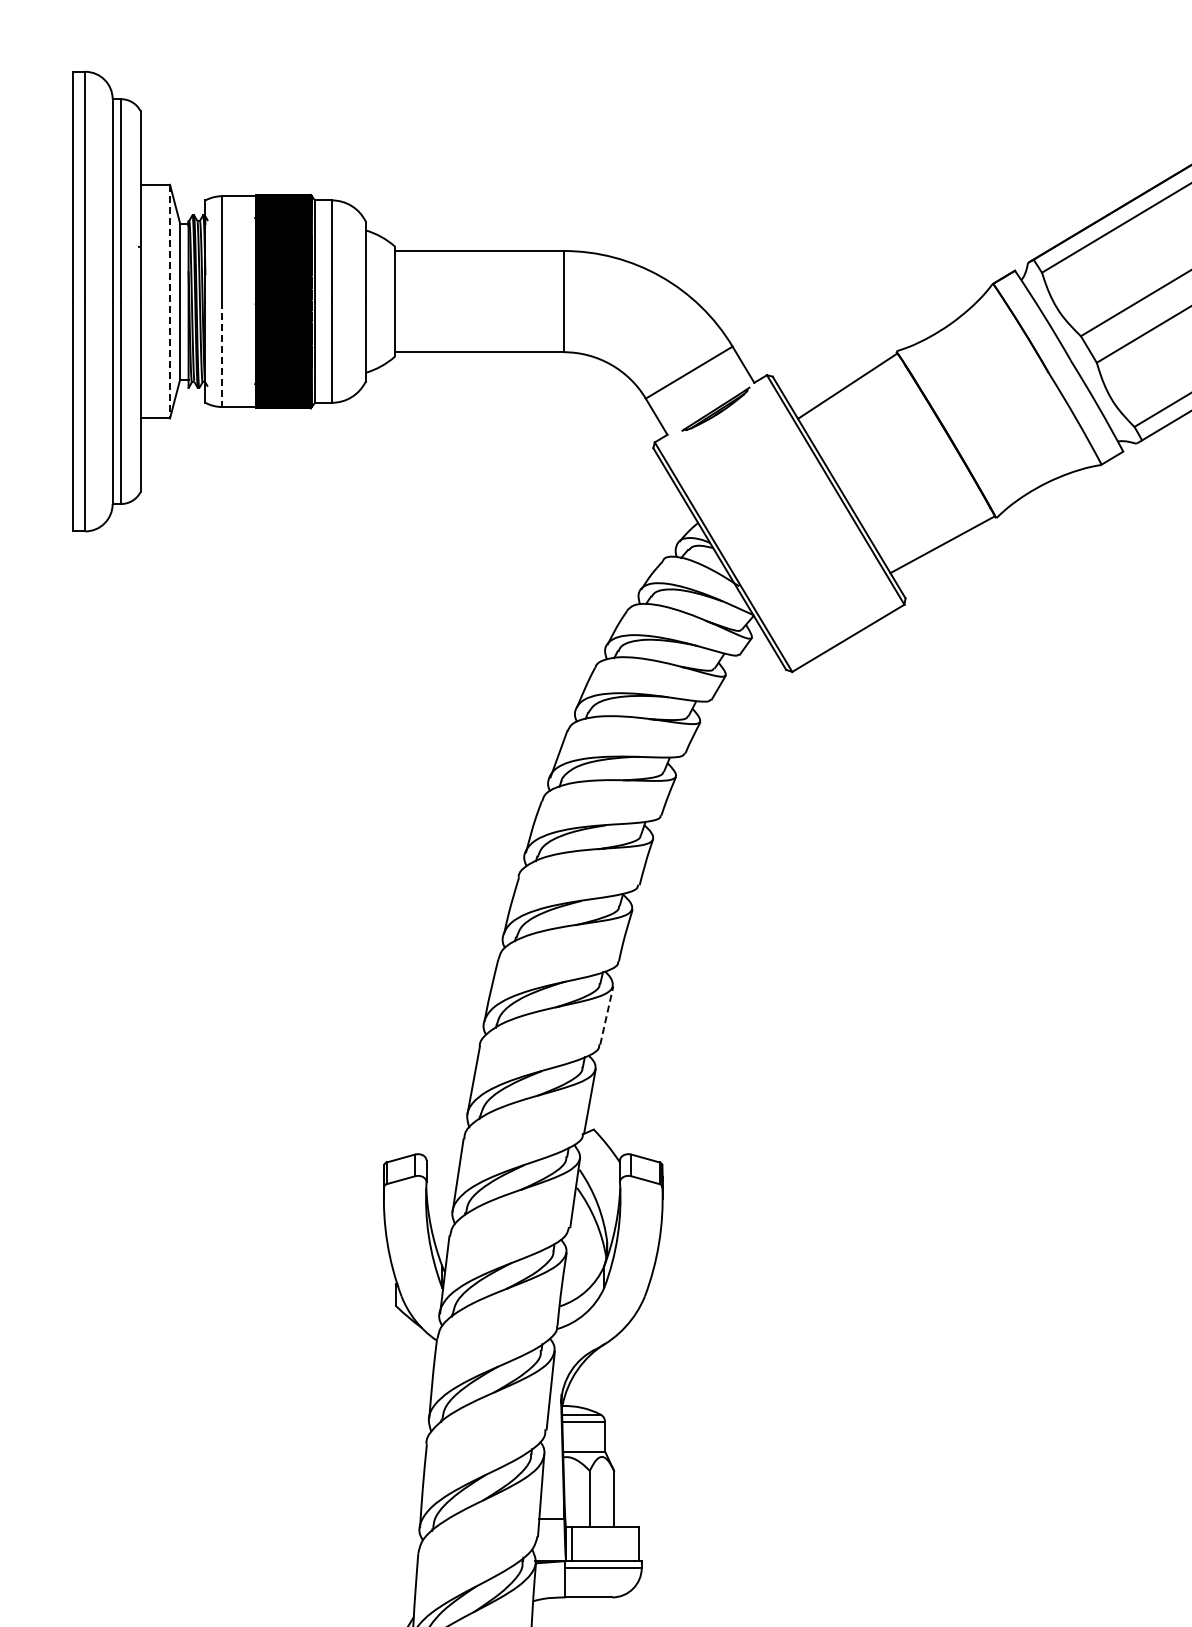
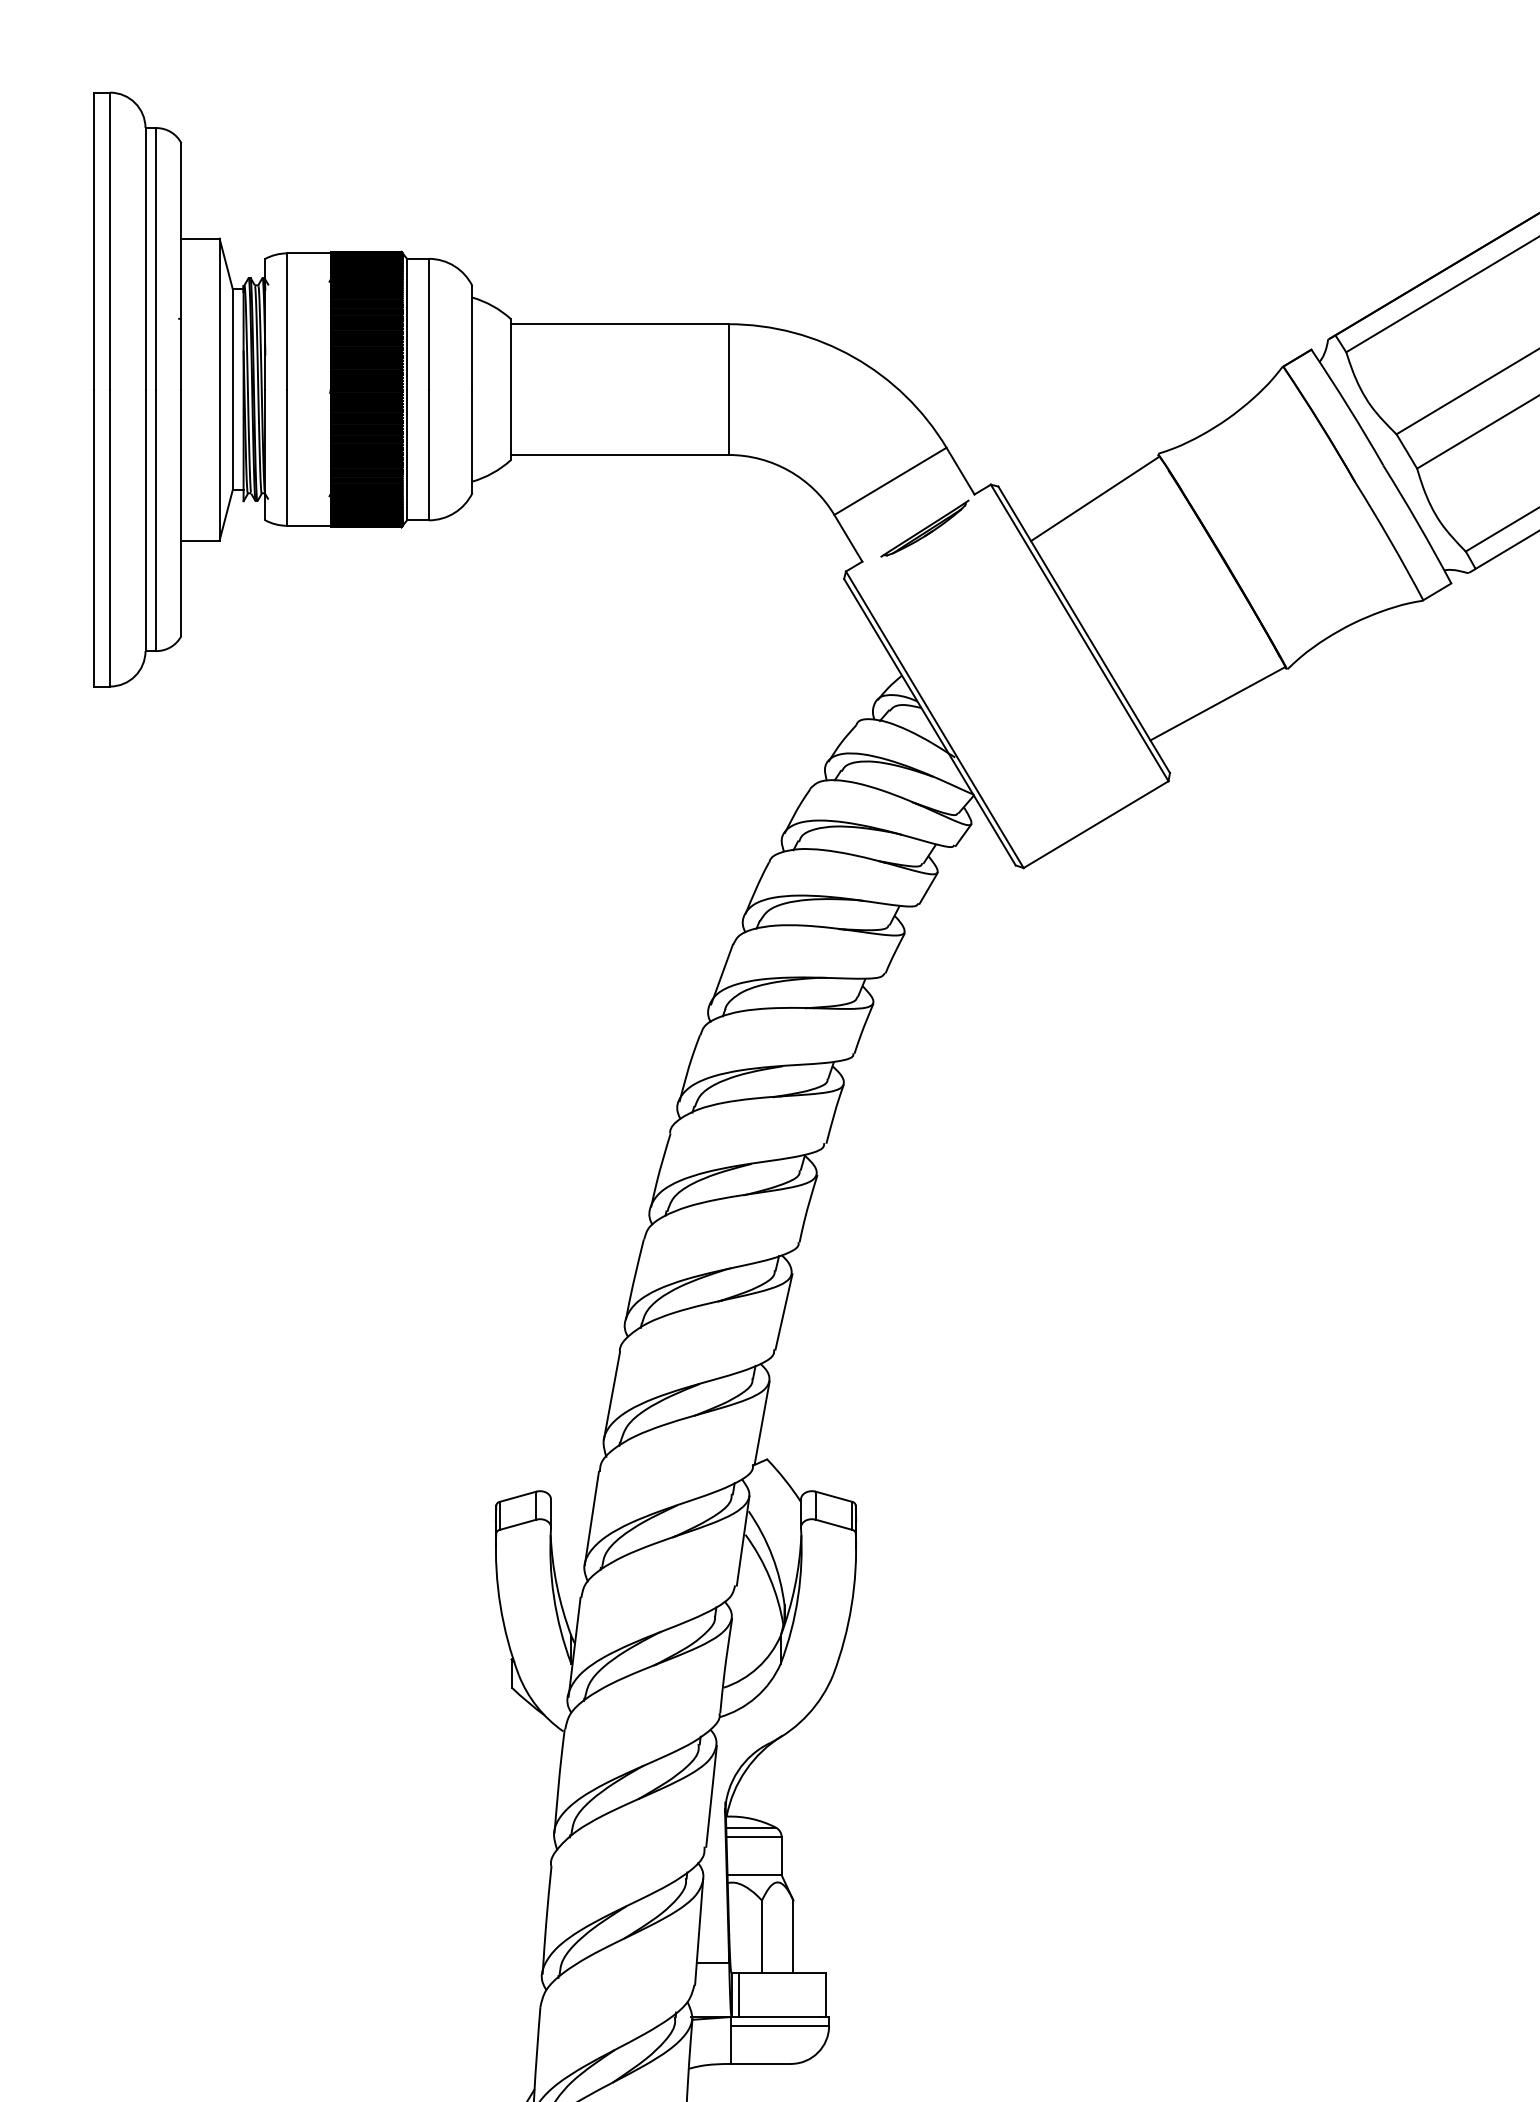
line: (170, 301) -> (220, 389), dashed -> solid
line: (222, 354) -> (287, 457), dashed -> solid
line: (606, 1015) -> (783, 1312), dashed -> solid

